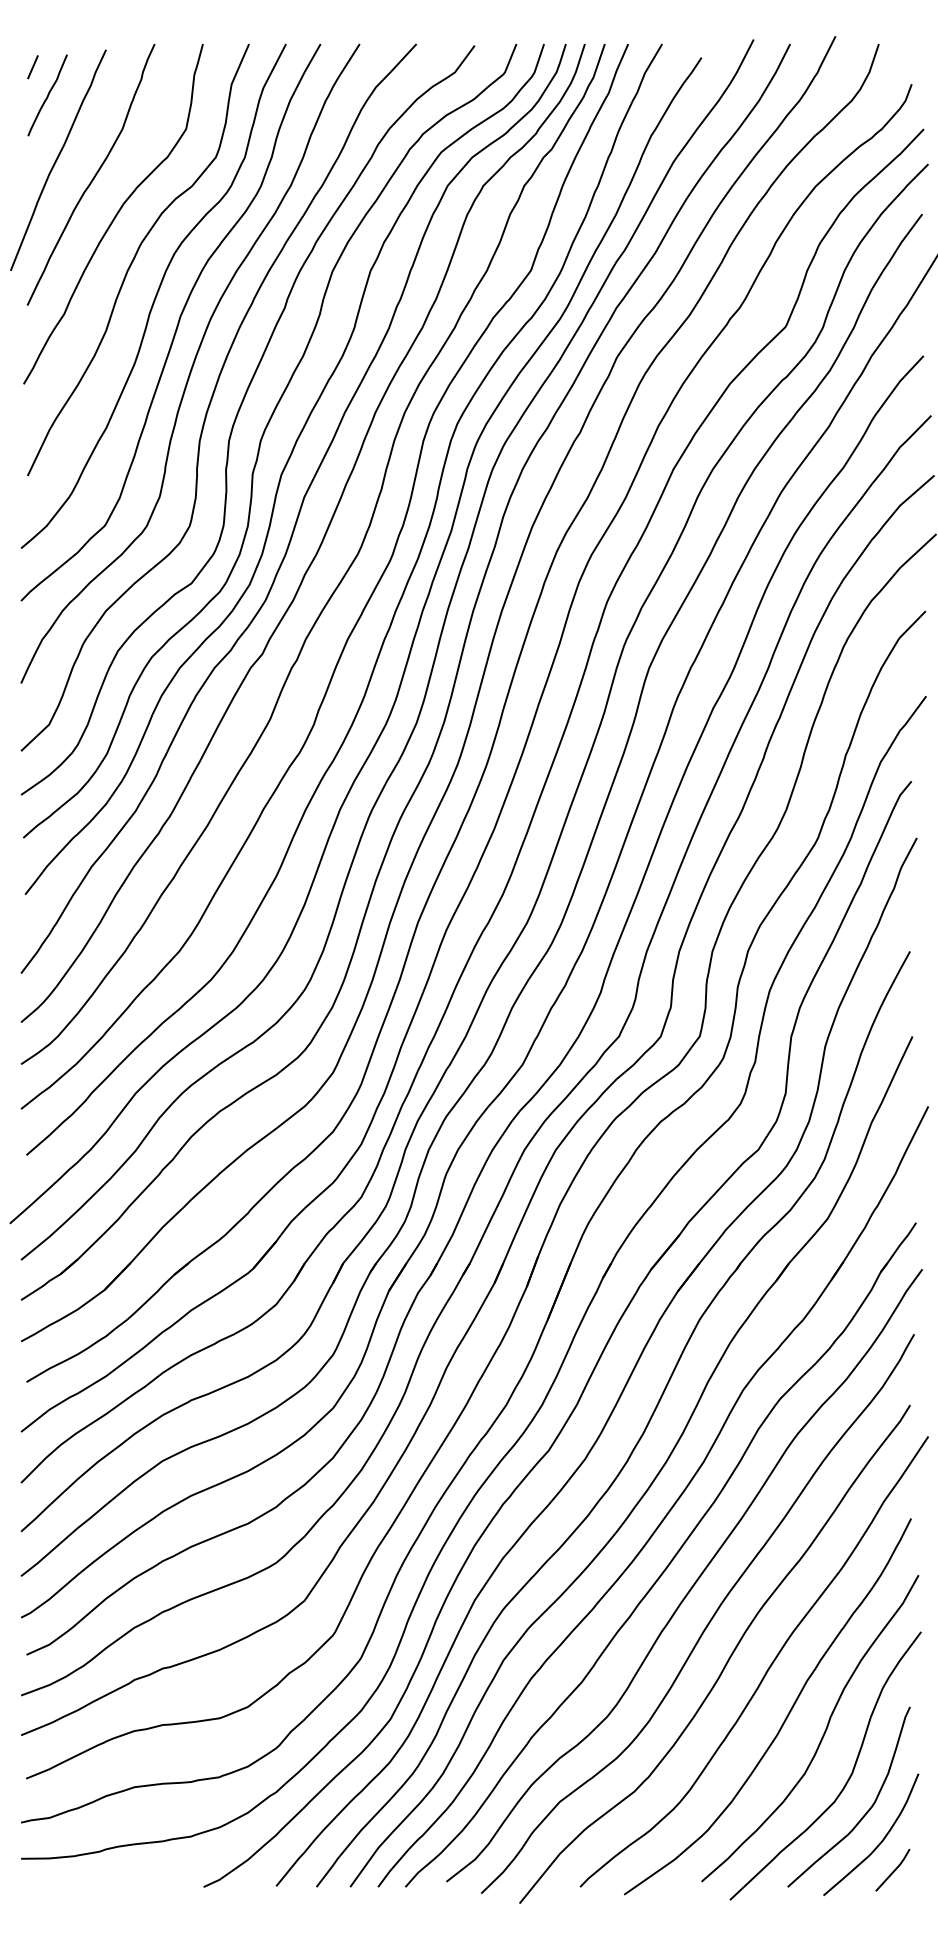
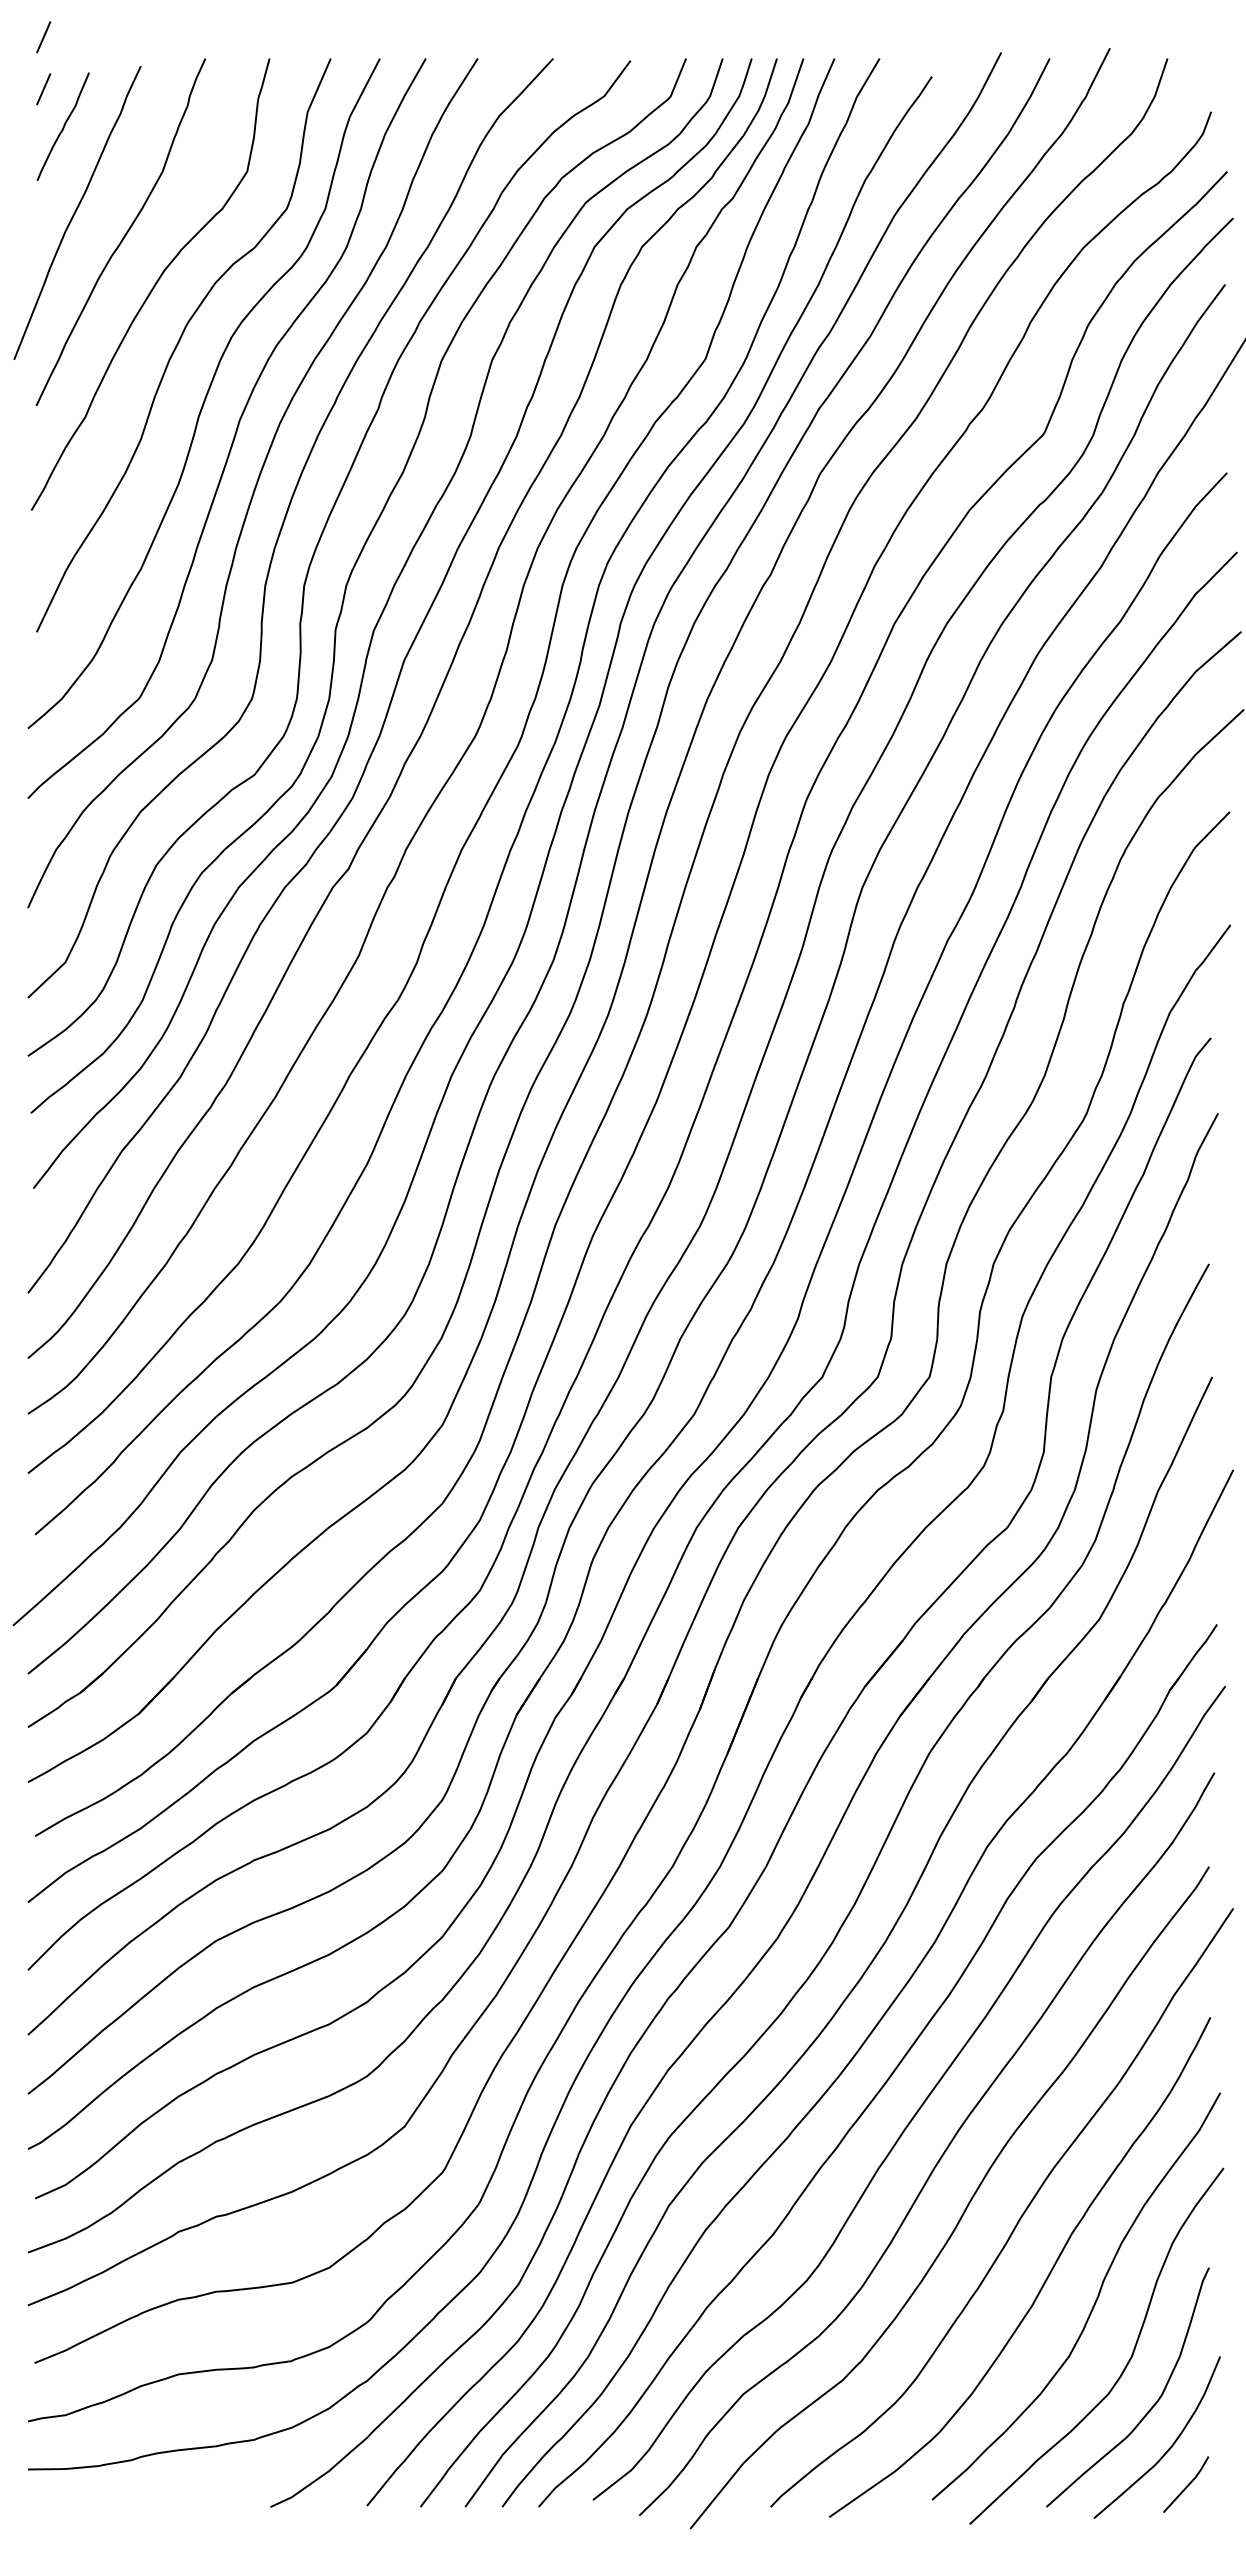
line: (32, 28) -> (43, 37), added

